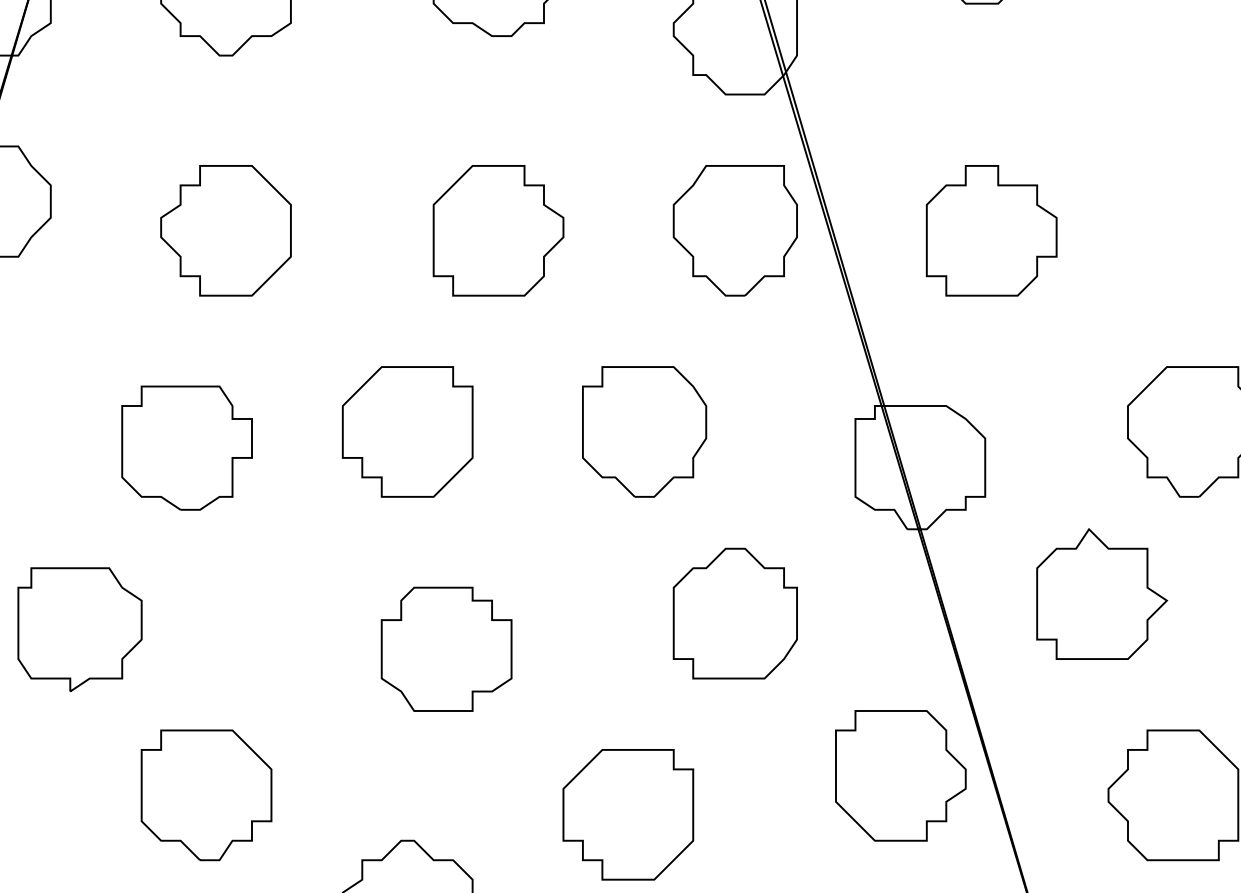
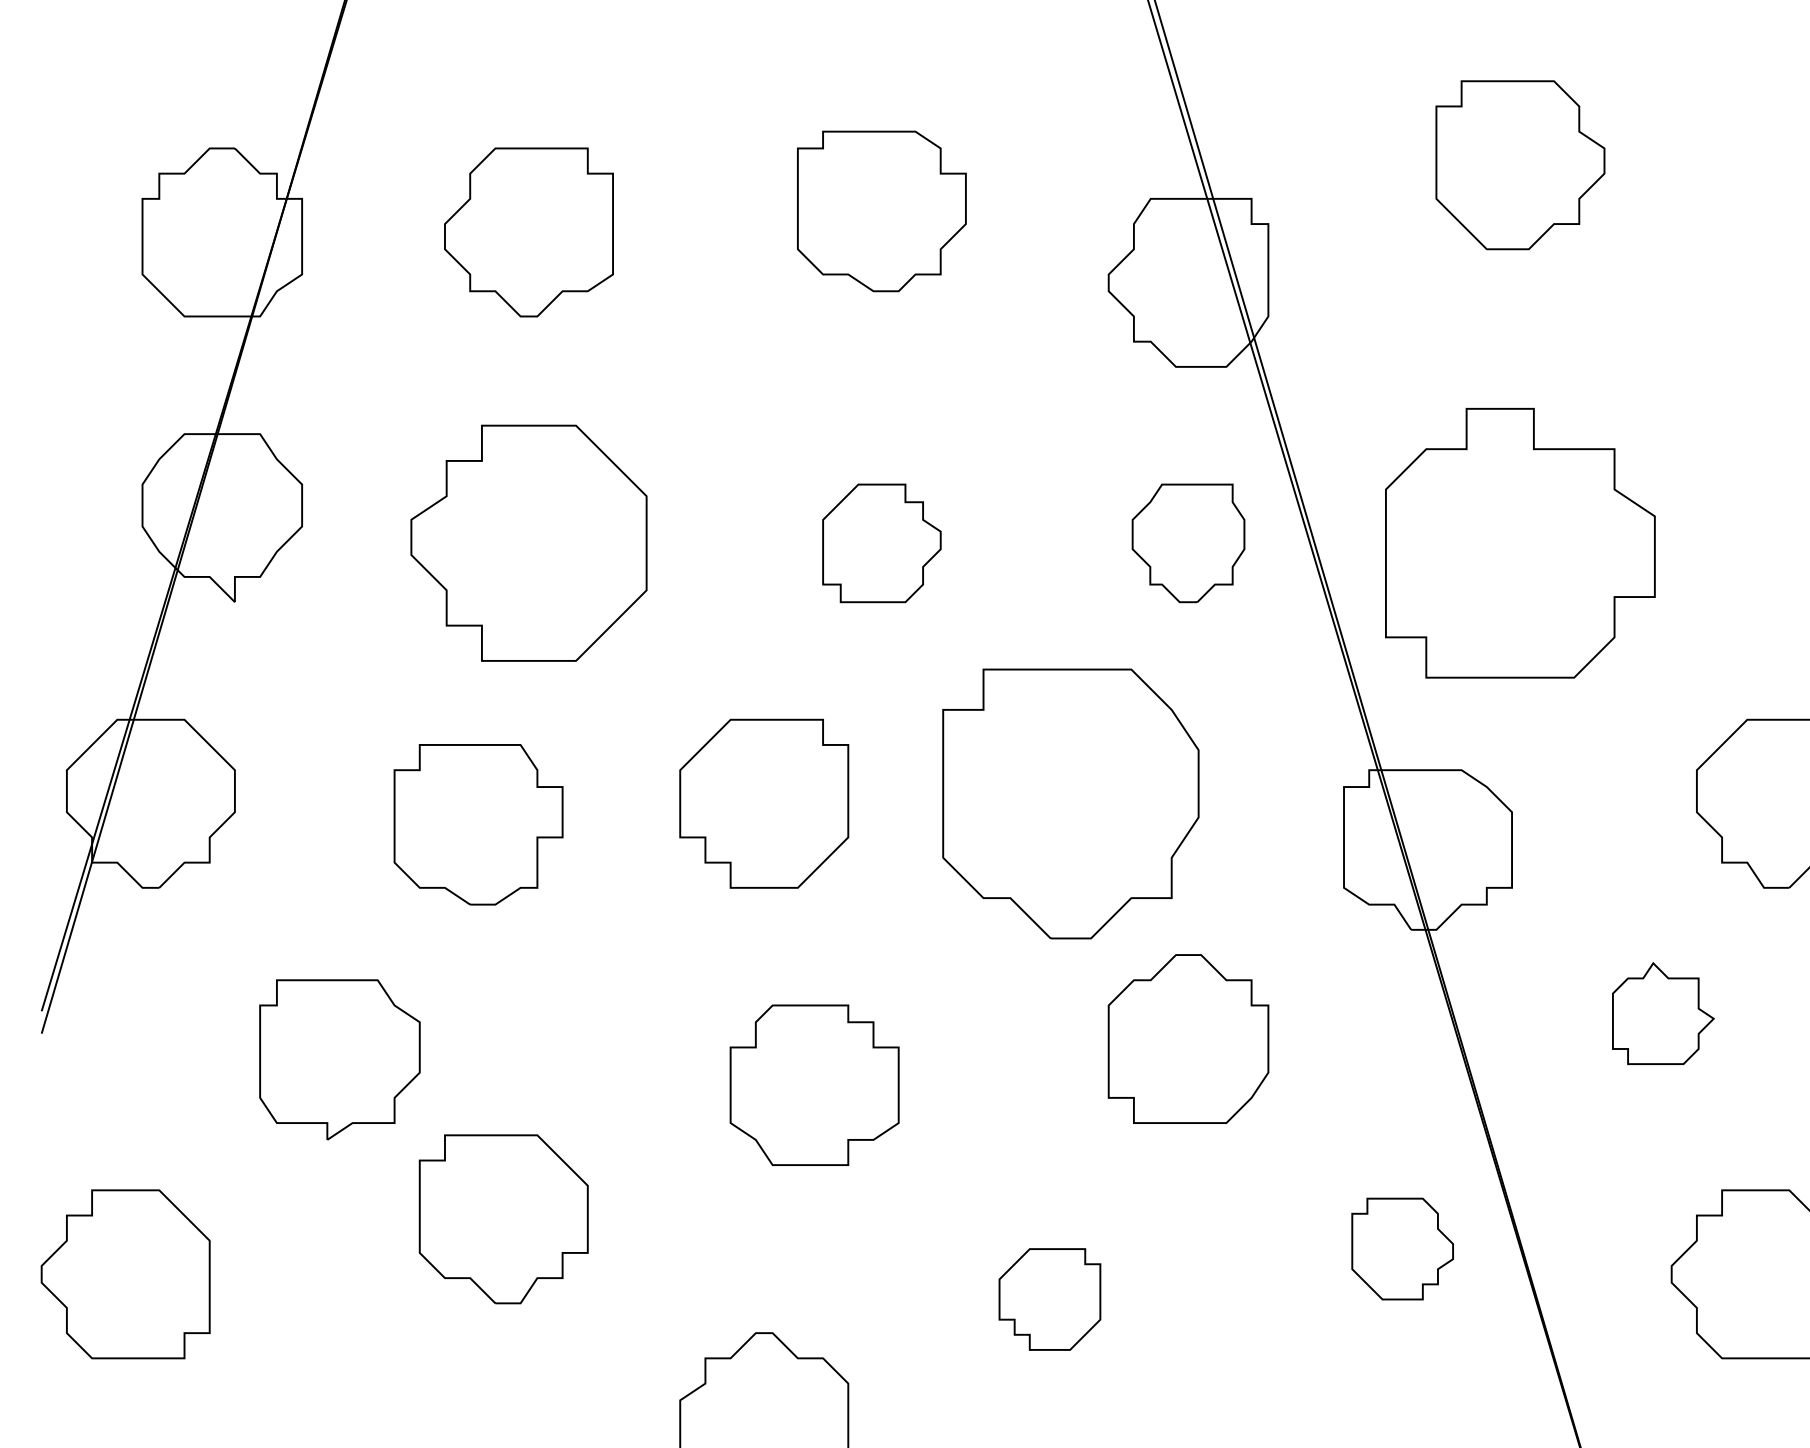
part: (225, 230) -> (528, 543), size x1.4
part: (498, 230) -> (881, 543), size x0.7
part: (735, 230) -> (1188, 543), size x0.7
part: (991, 230) -> (1520, 543), size x1.6
part: (644, 431) -> (1070, 803), size x1.6
part: (1102, 593) -> (1663, 1013), size x0.6
part: (900, 775) -> (1402, 1248), size x0.6
part: (206, 795) -> (503, 1219), moved
part: (628, 814) -> (1049, 1299), size x0.6

